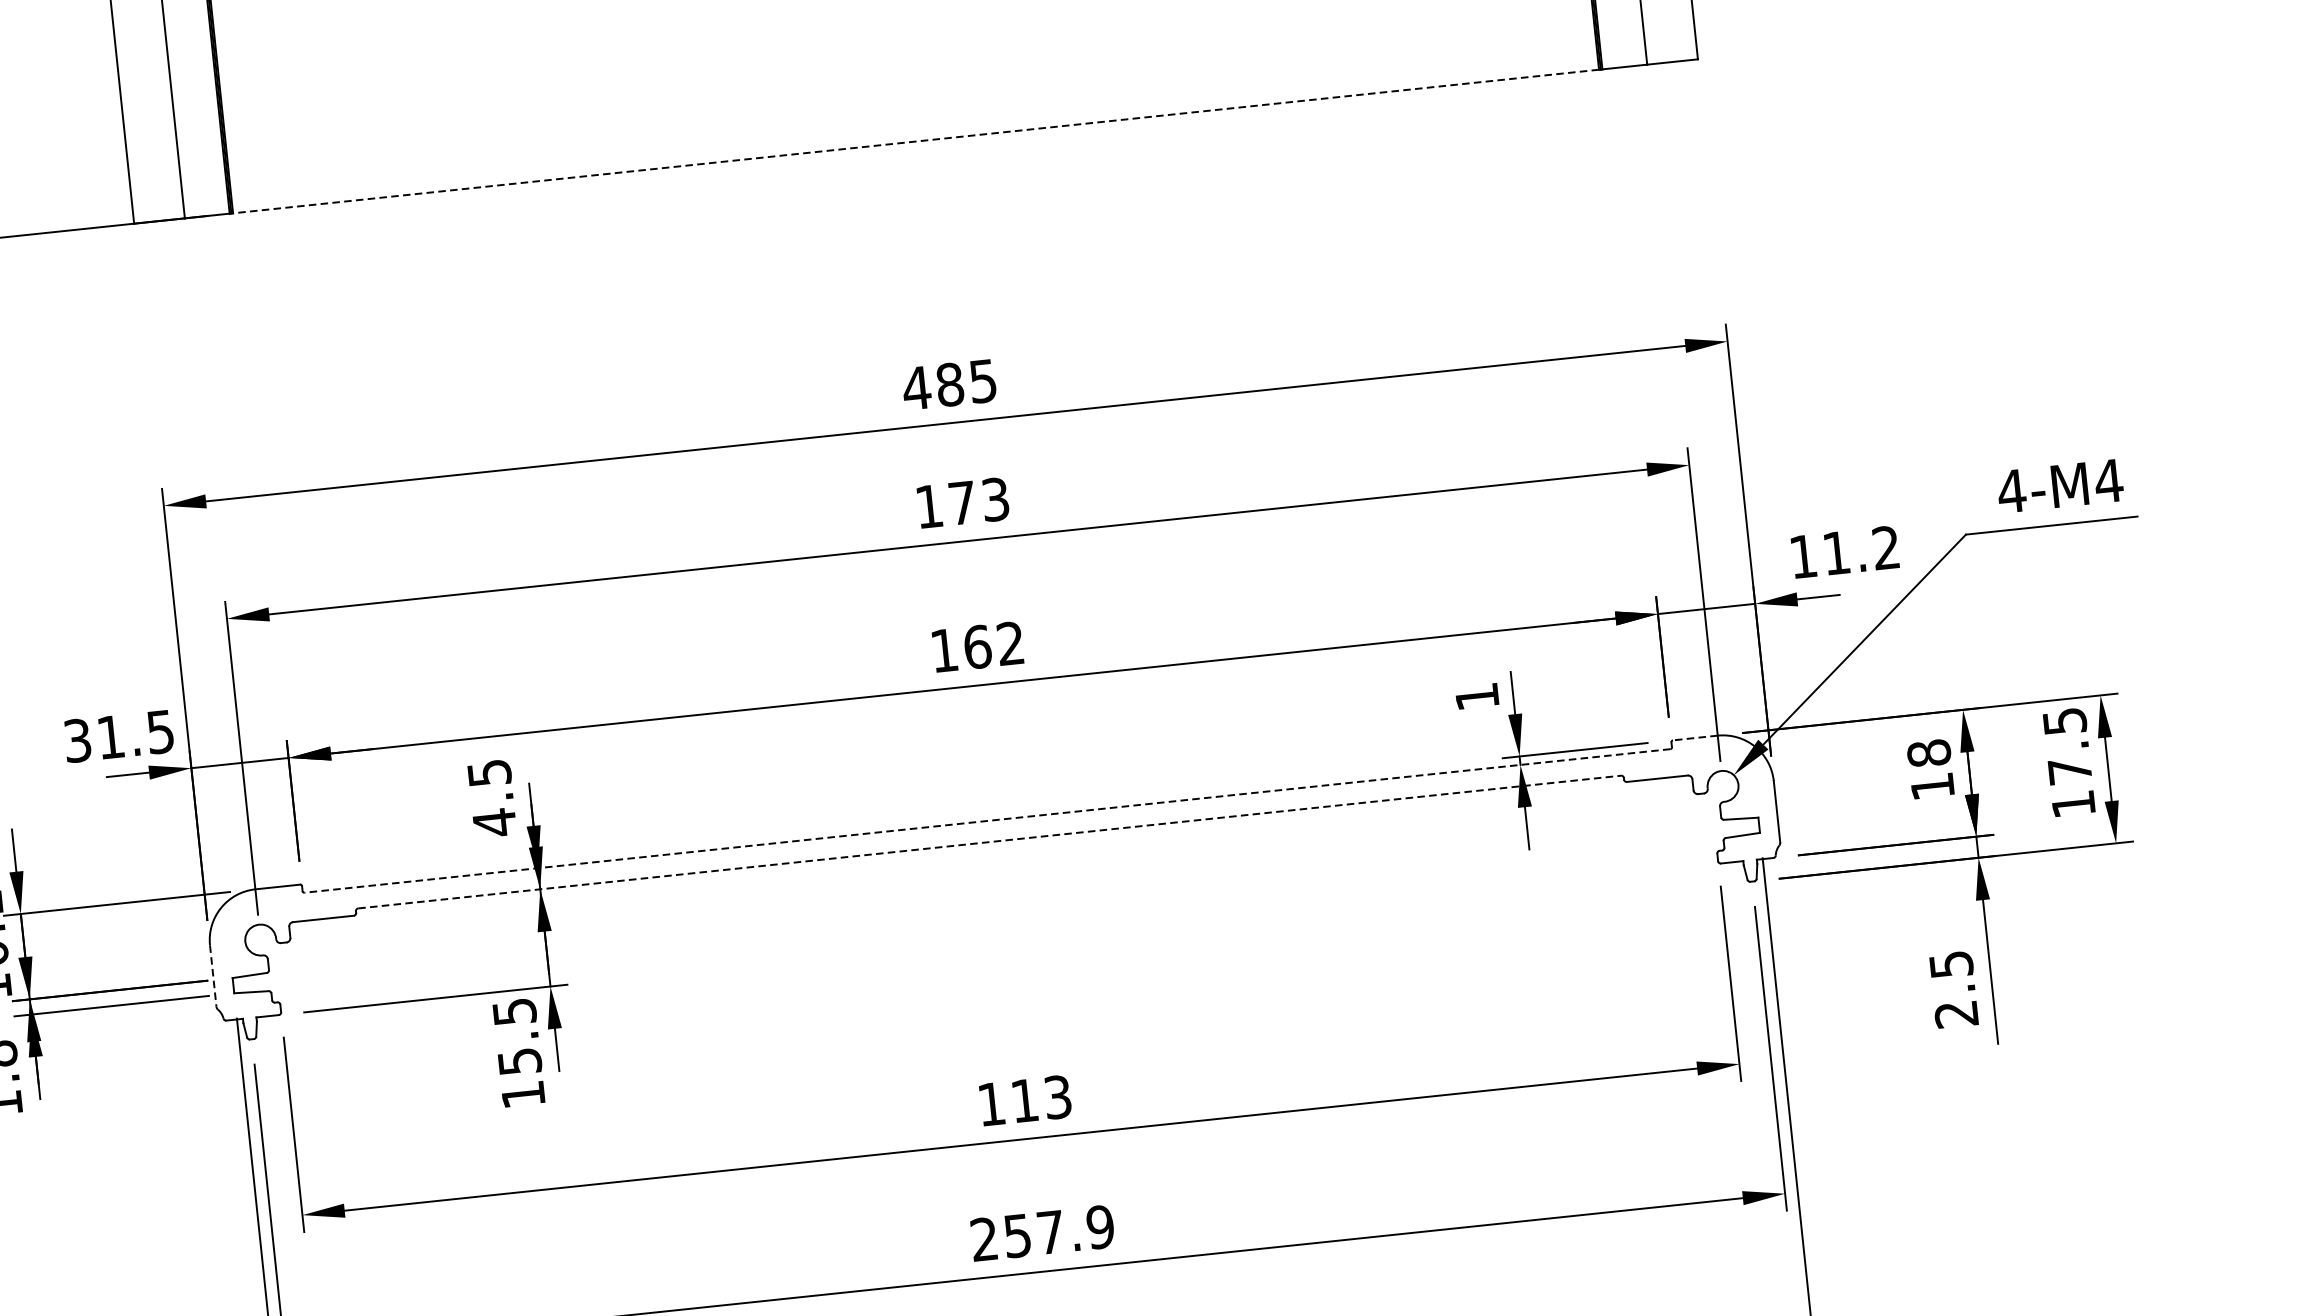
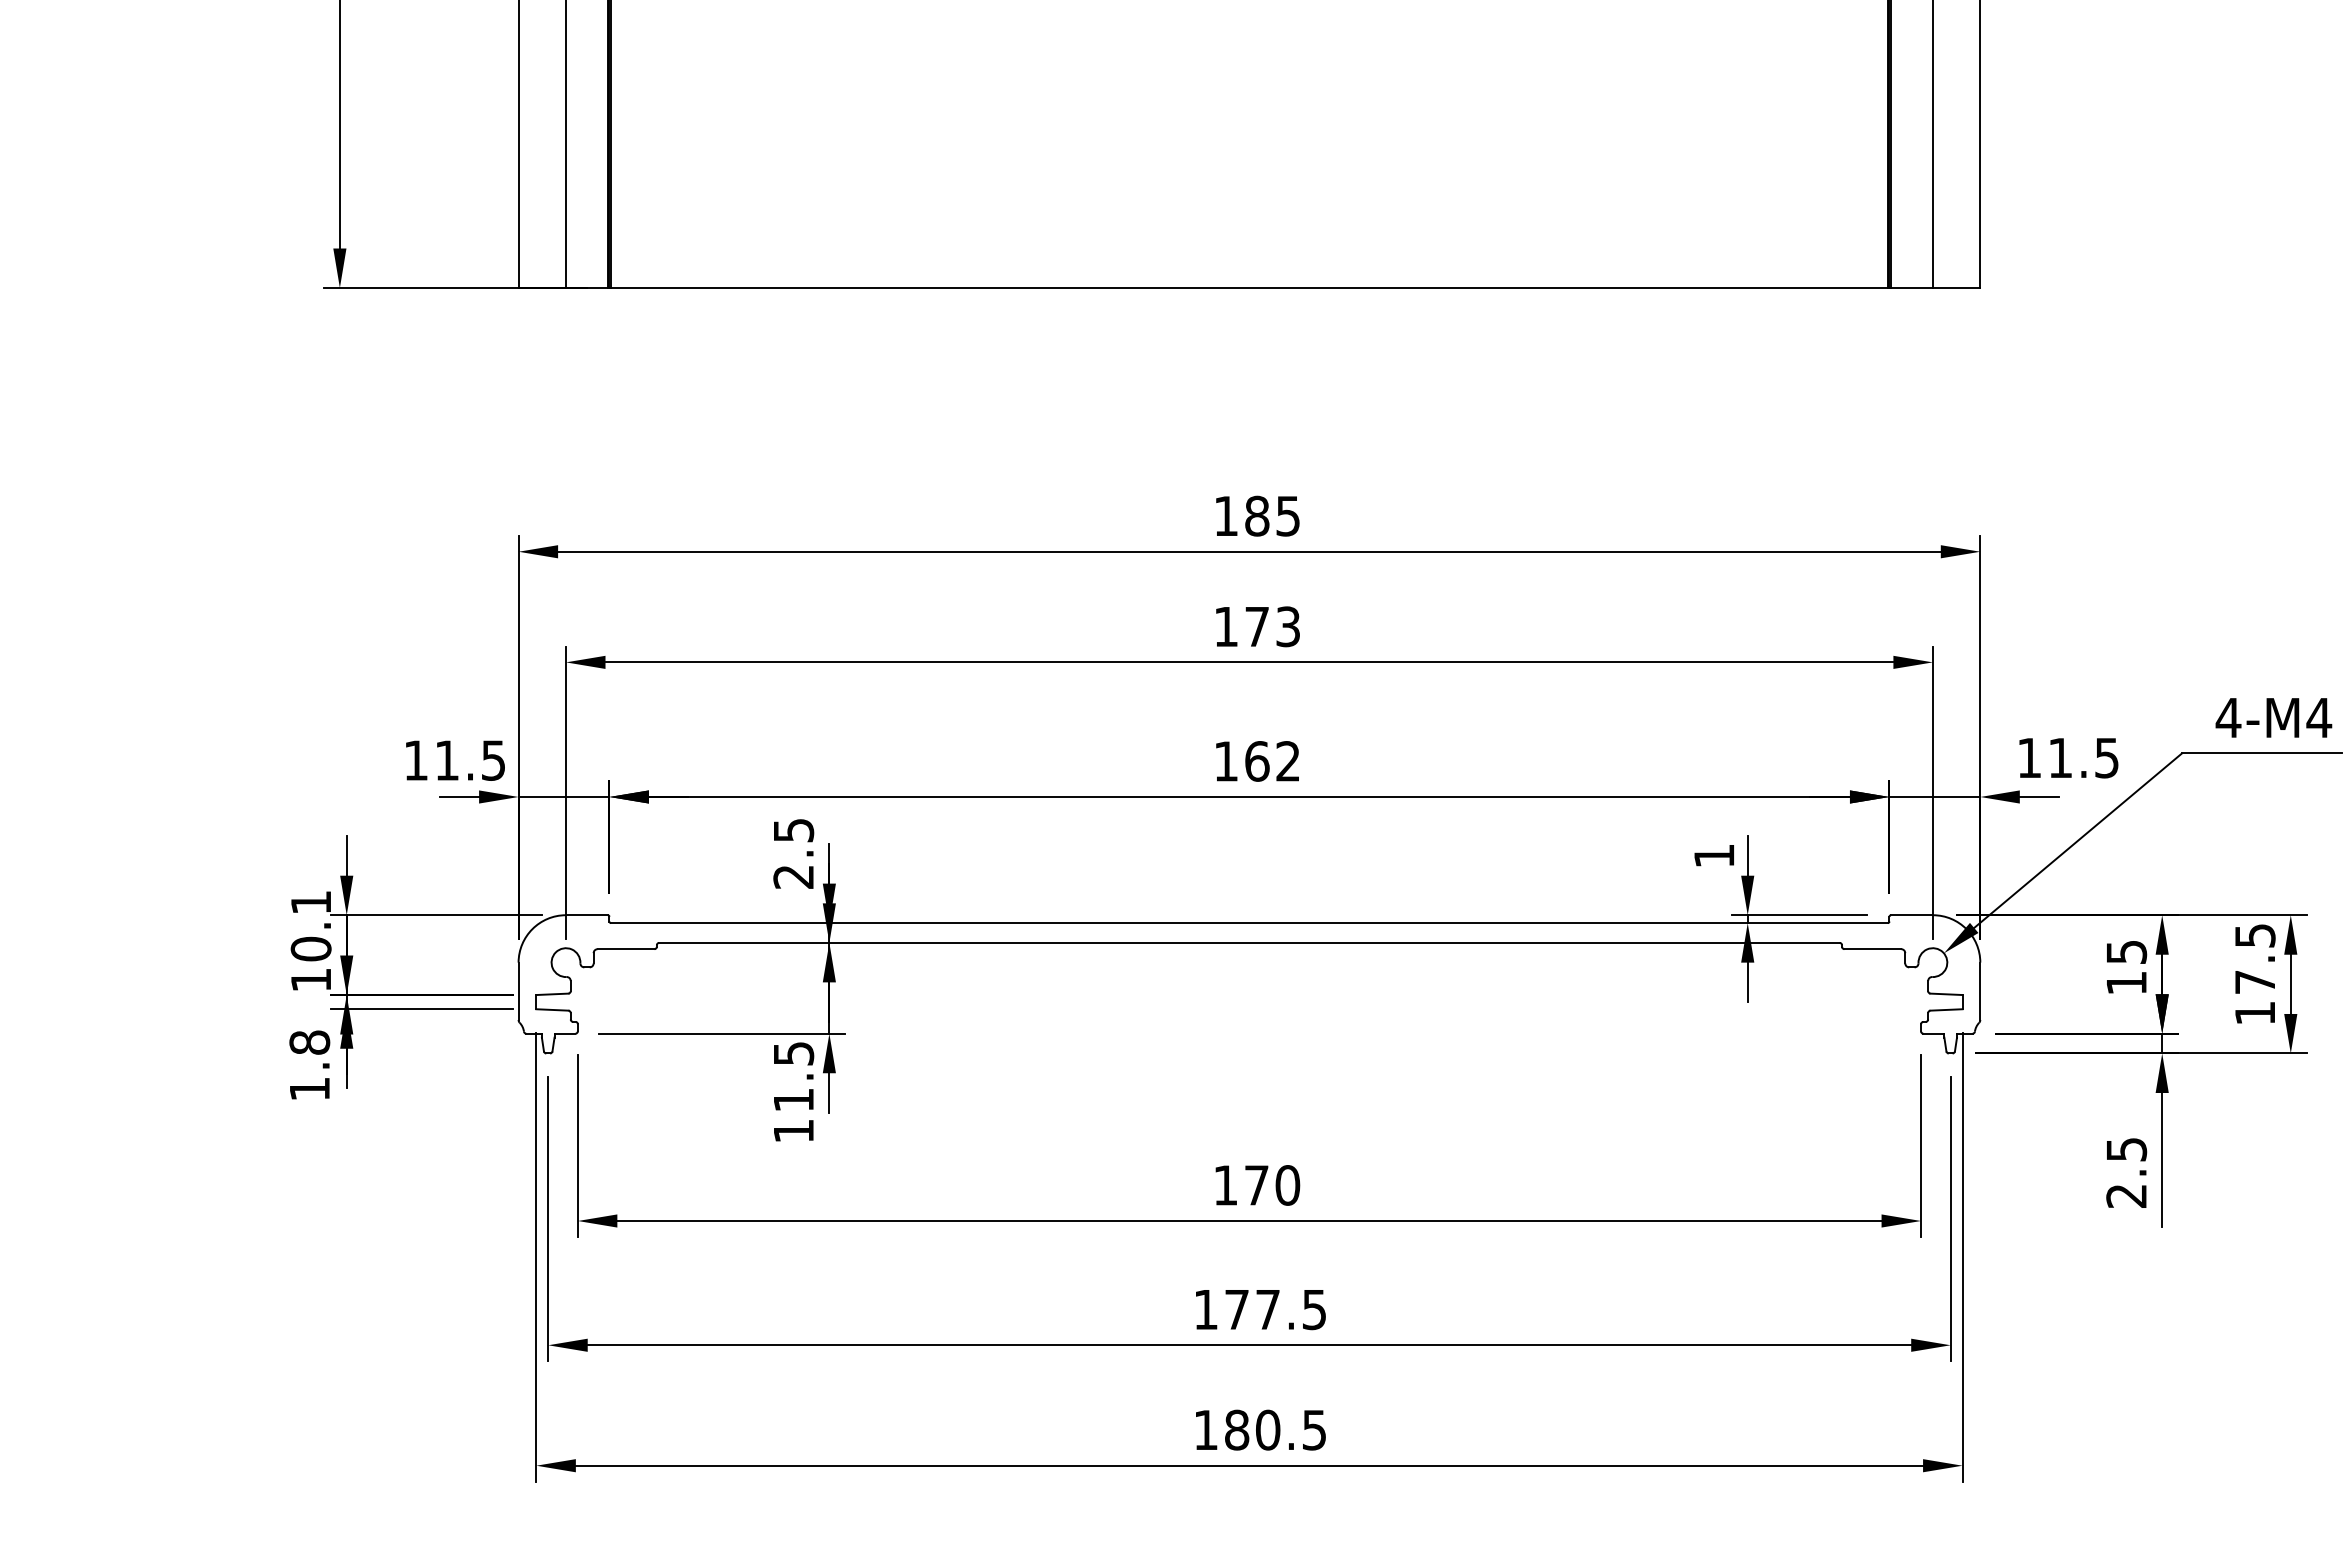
line: (915, 142) -> (1248, 288), dashed -> solid
text: (917, 387) -> (1226, 515), 485 -> 185
text: (1885, 547) -> (2106, 757), 11.2 -> 11.5
line: (1694, 738) -> (1911, 915), dashed -> solid
text: (77, 740) -> (415, 760), 31.5 -> 11.5
text: (1929, 753) -> (2126, 952), 18 -> 15
line: (986, 821) -> (1248, 923), dashed -> solid
text: (494, 823) -> (793, 877), 4.5 -> 2.5
line: (989, 841) -> (1249, 942), dashed -> solid
line: (213, 976) -> (518, 991), dashed -> solid
text: (520, 1061) -> (794, 1100), 15.5 -> 11.5
text: (1041, 1099) -> (1272, 1185), 113 -> 170
text: (1042, 1233) -> (1260, 1309), 257.9 -> 177.5

